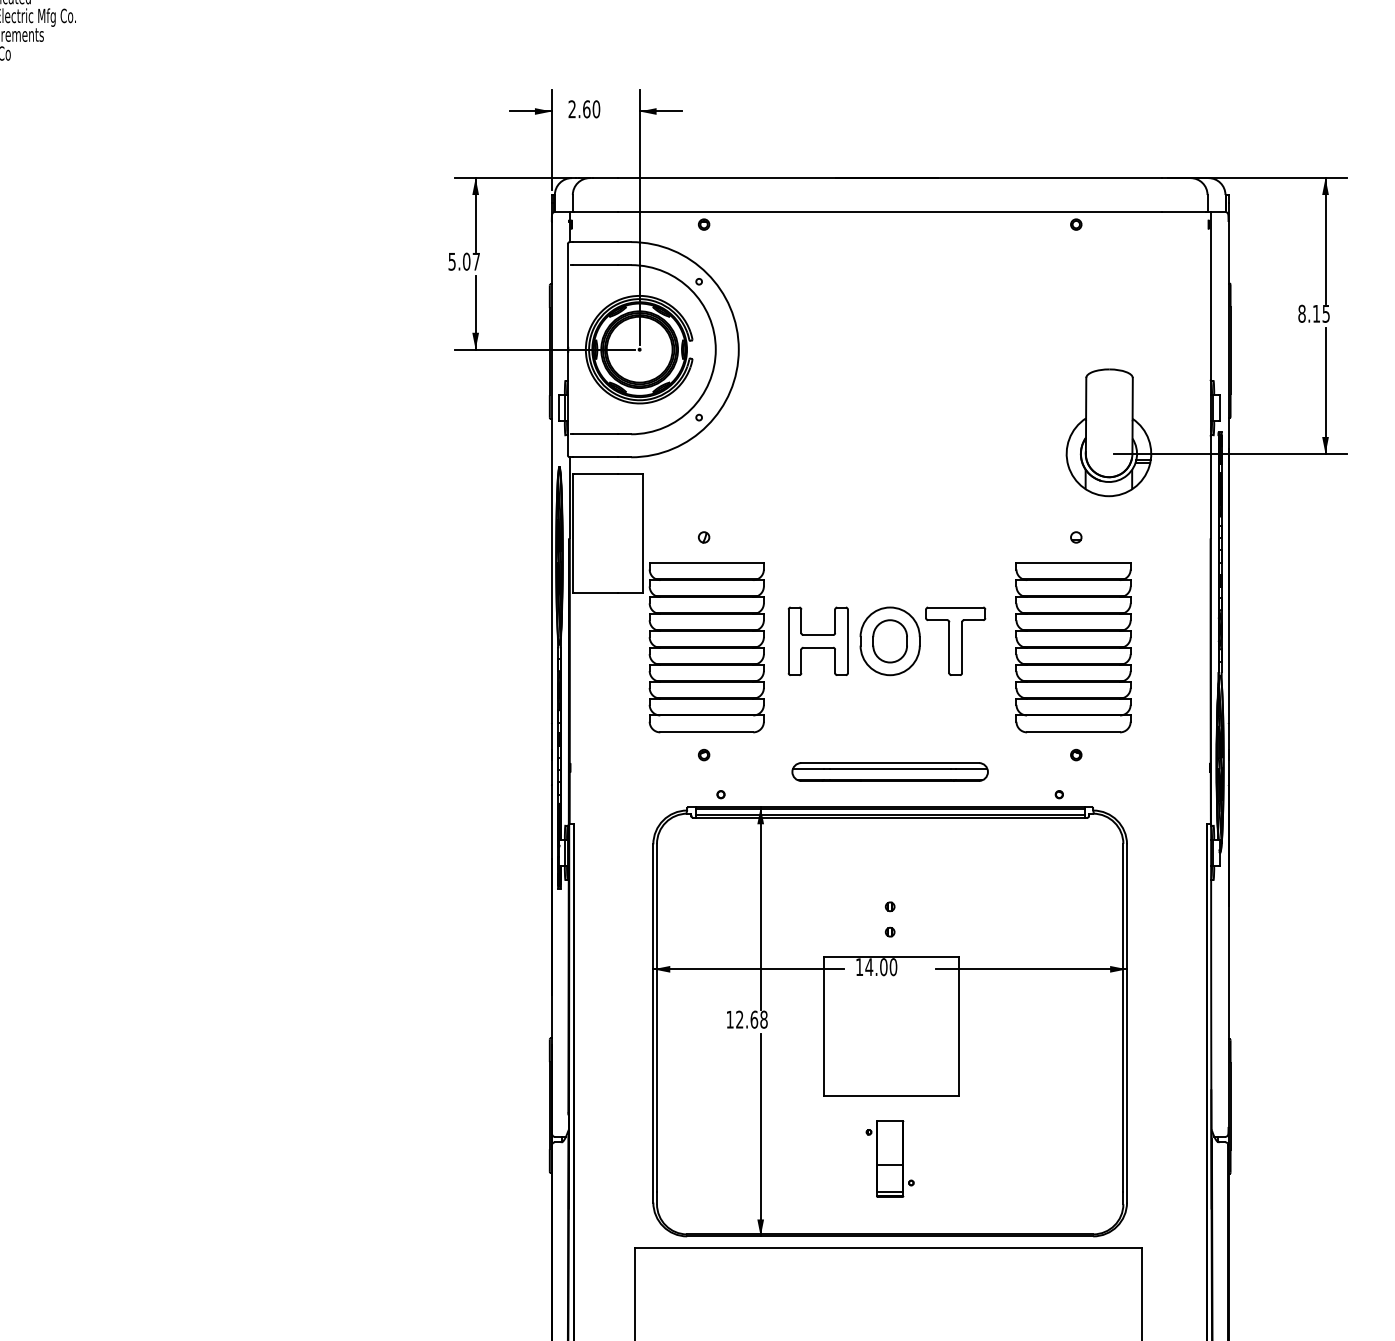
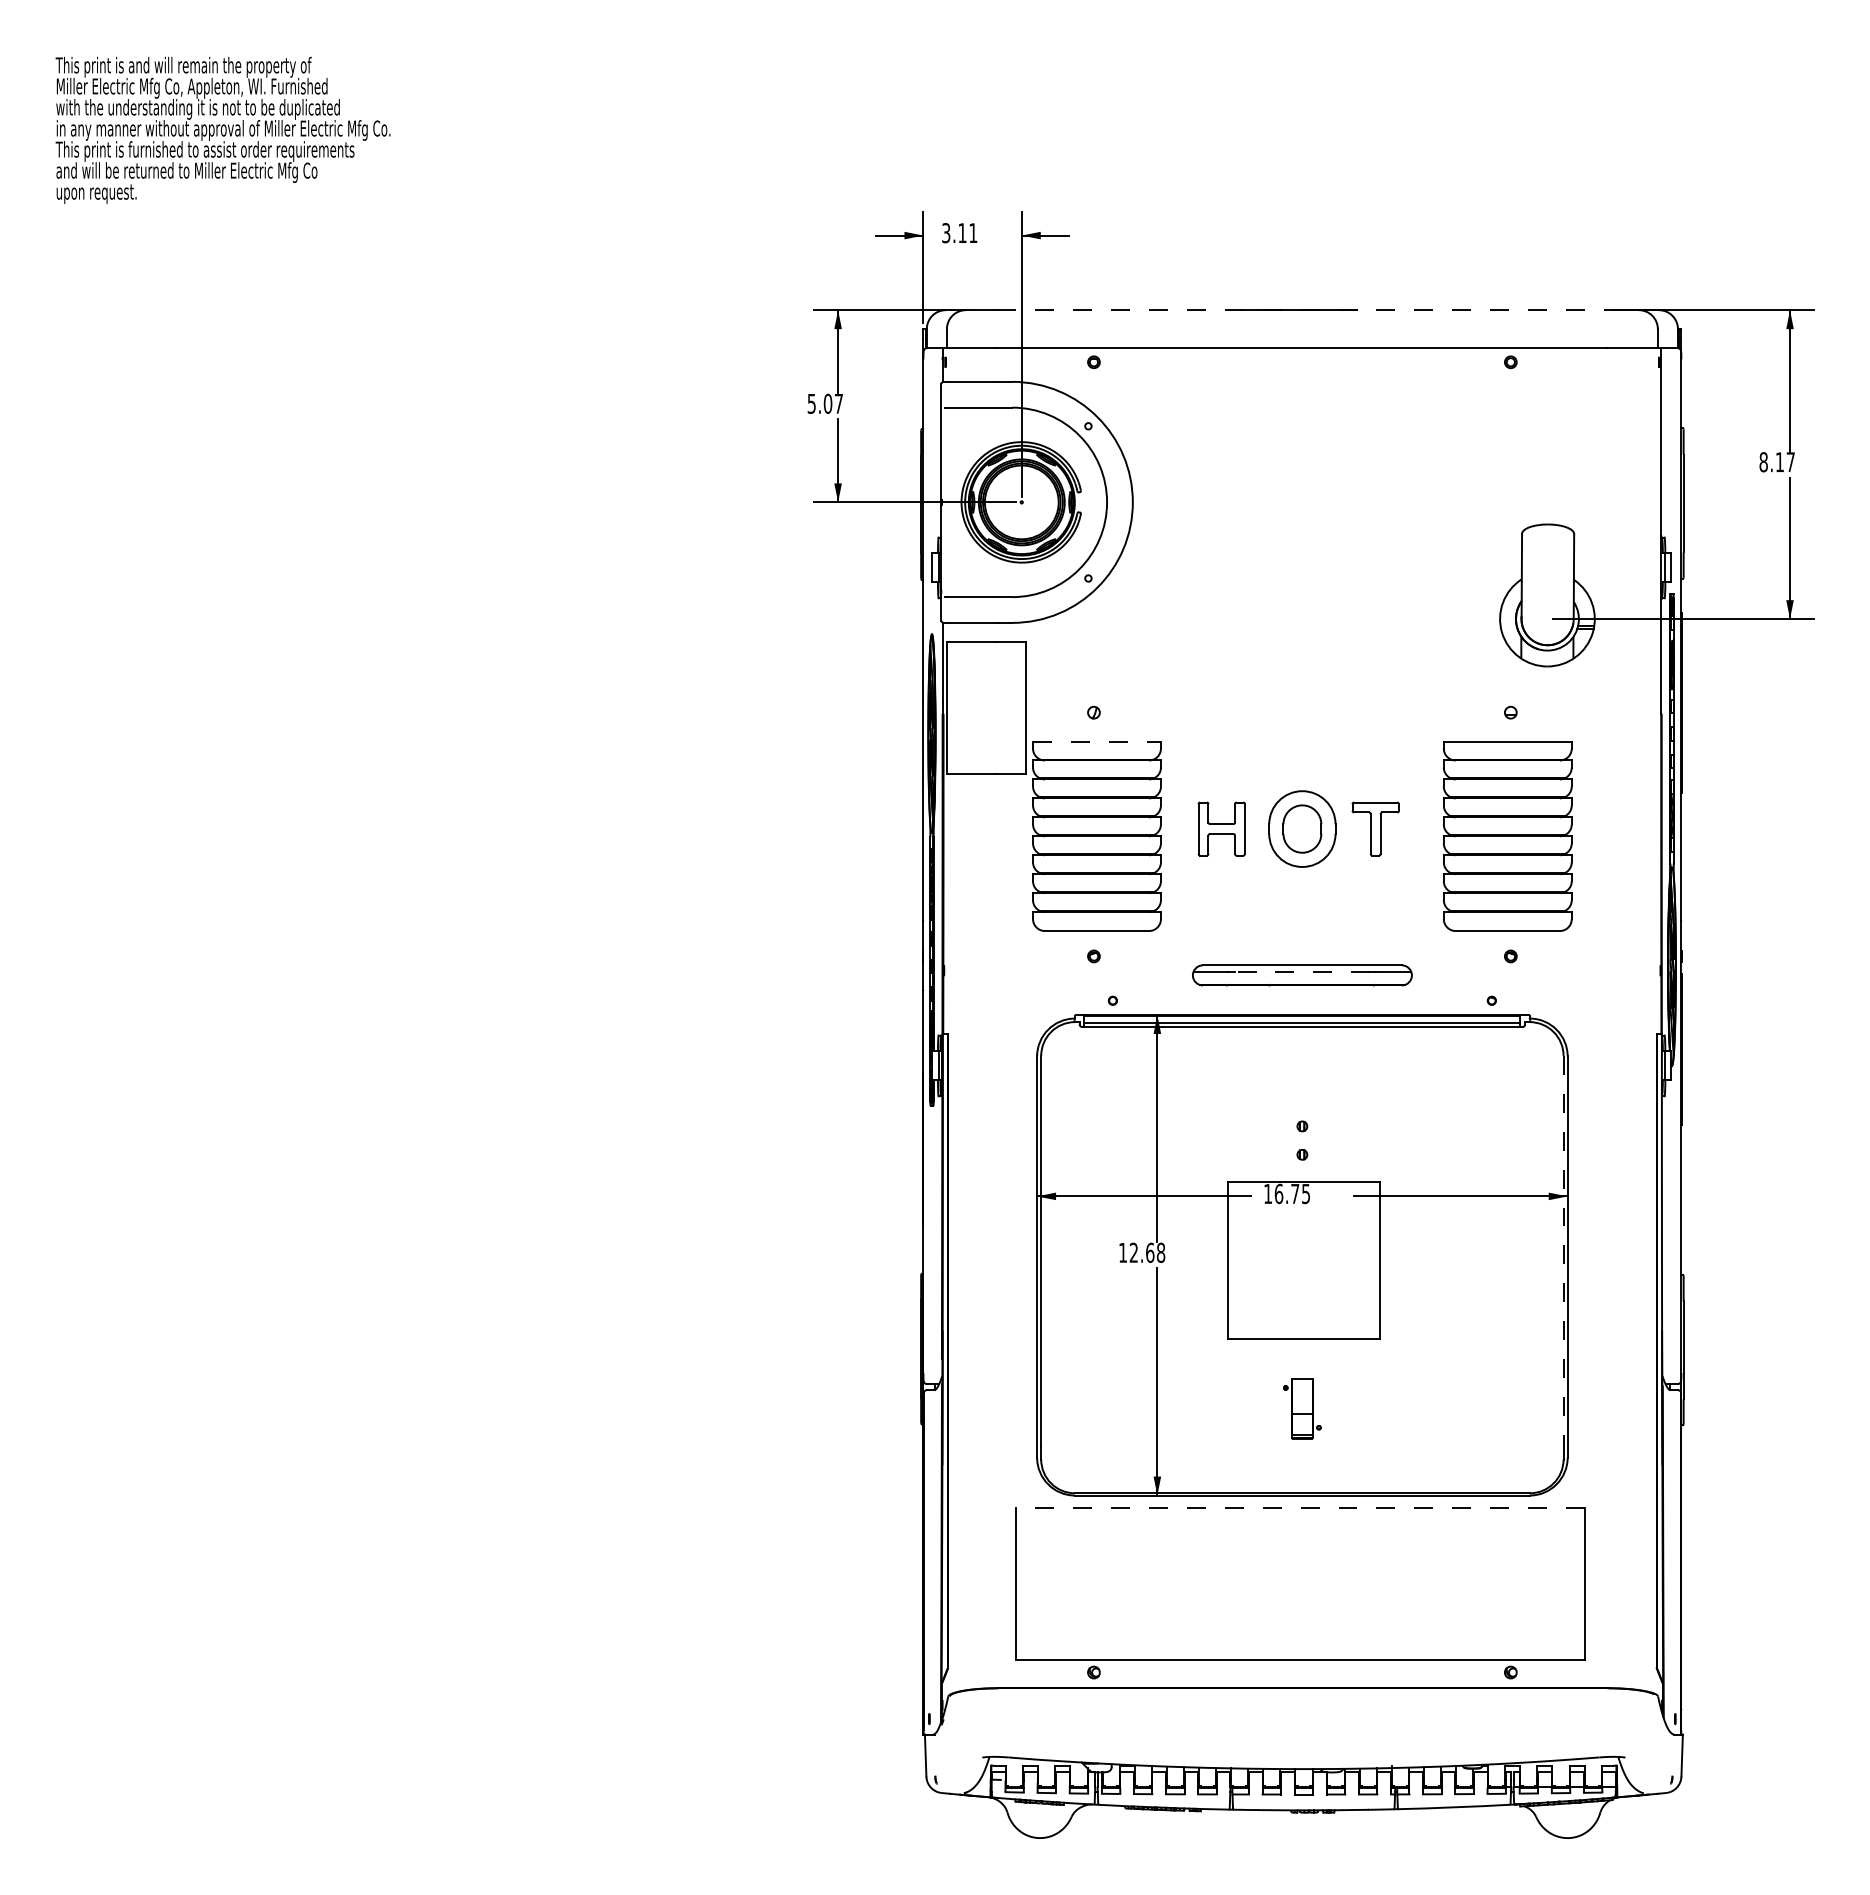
text: (584, 109) -> (959, 233), 2.60 -> 3.11
line: (890, 178) -> (1302, 310), solid -> dashed
text: (1325, 314) -> (1790, 462), 8.15 -> 8.17
line: (706, 563) -> (1096, 741), solid -> dashed
part: (817, 640) -> (1221, 828), size x0.7
part: (955, 640) -> (1375, 828), size x0.7
line: (890, 768) -> (1302, 971), solid -> dashed
text: (881, 966) -> (1292, 1193), 14.00 -> 16.75
line: (1123, 1018) -> (1563, 1251), solid -> dashed
part: (890, 1158) -> (1302, 1408), size x0.7
line: (888, 1247) -> (1300, 1508), solid -> dashed

